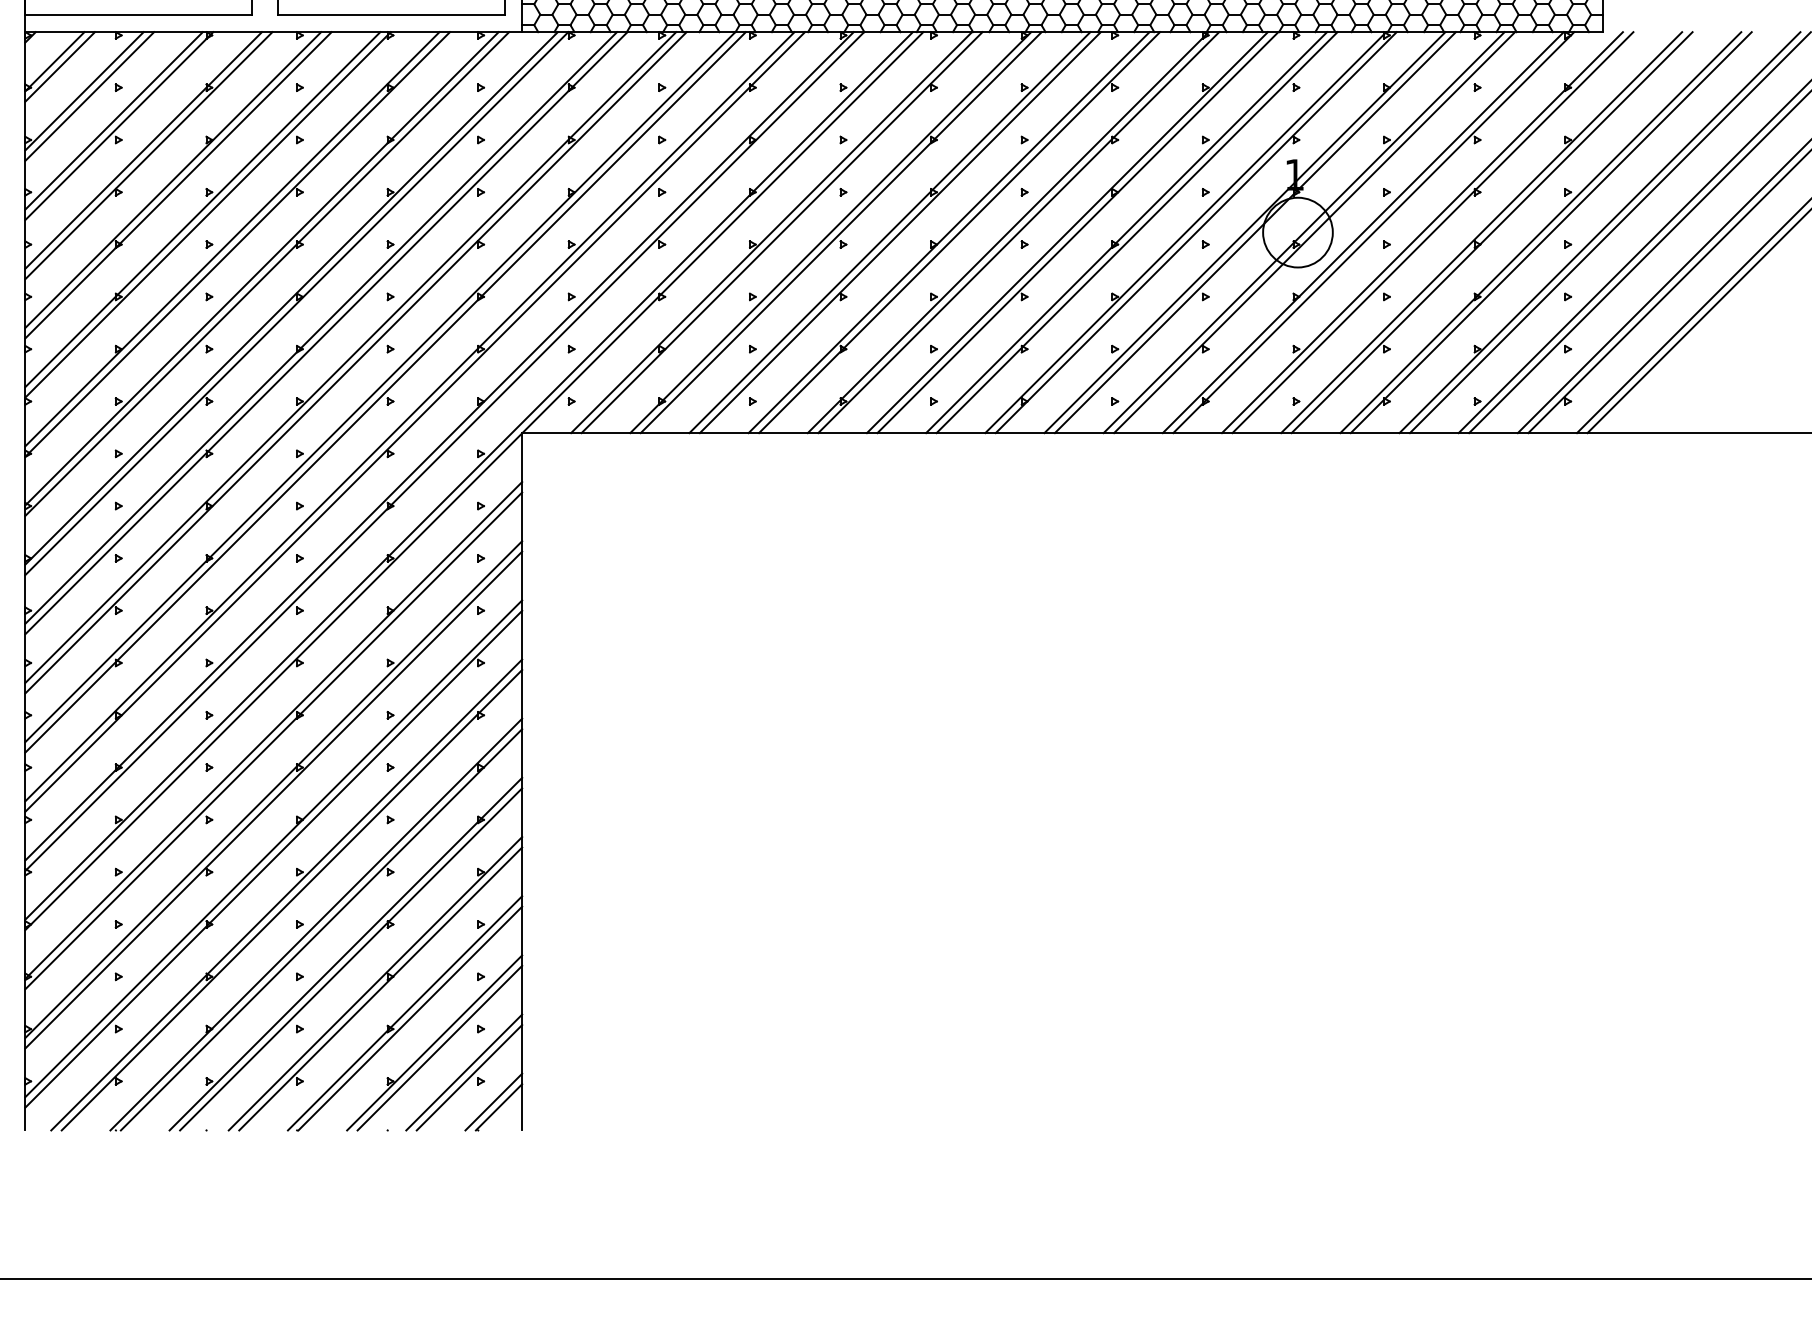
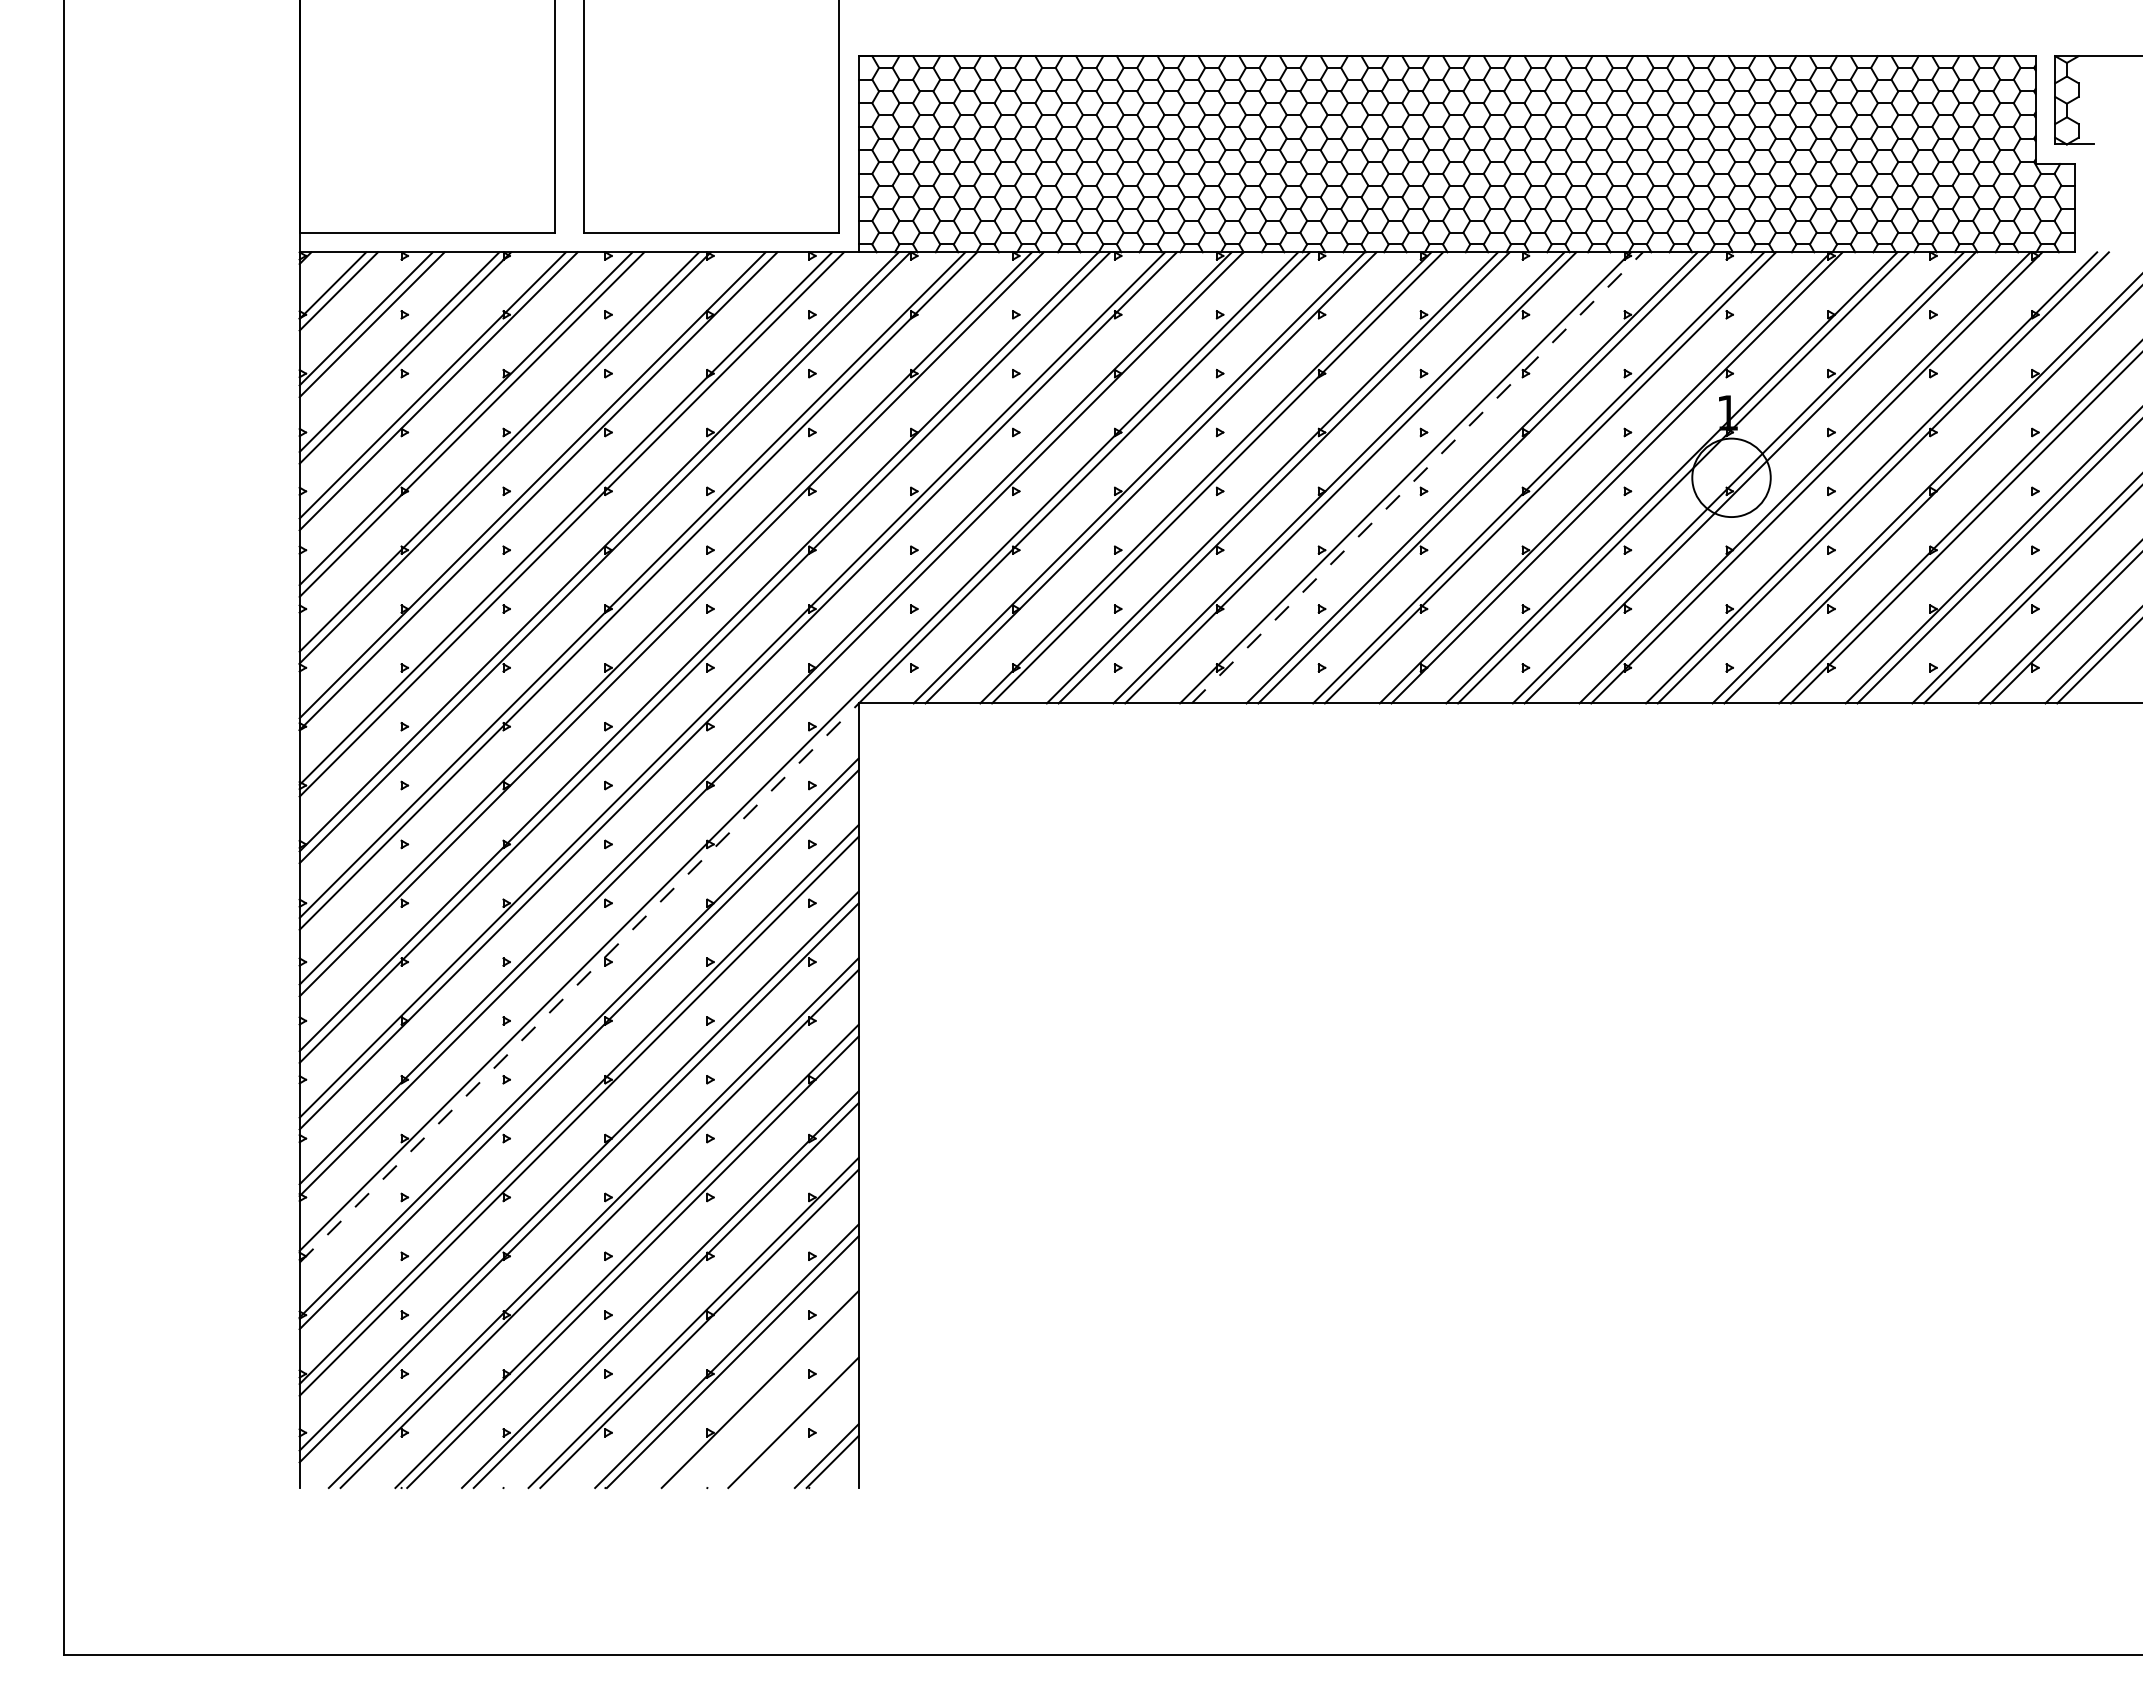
line: (1018, 232) -> (1417, 477), solid -> dashed
line: (274, 681) -> (579, 982), solid -> dashed
line: (439, 1048) -> (765, 1395), removed
line: (469, 1077) -> (799, 1428), removed

